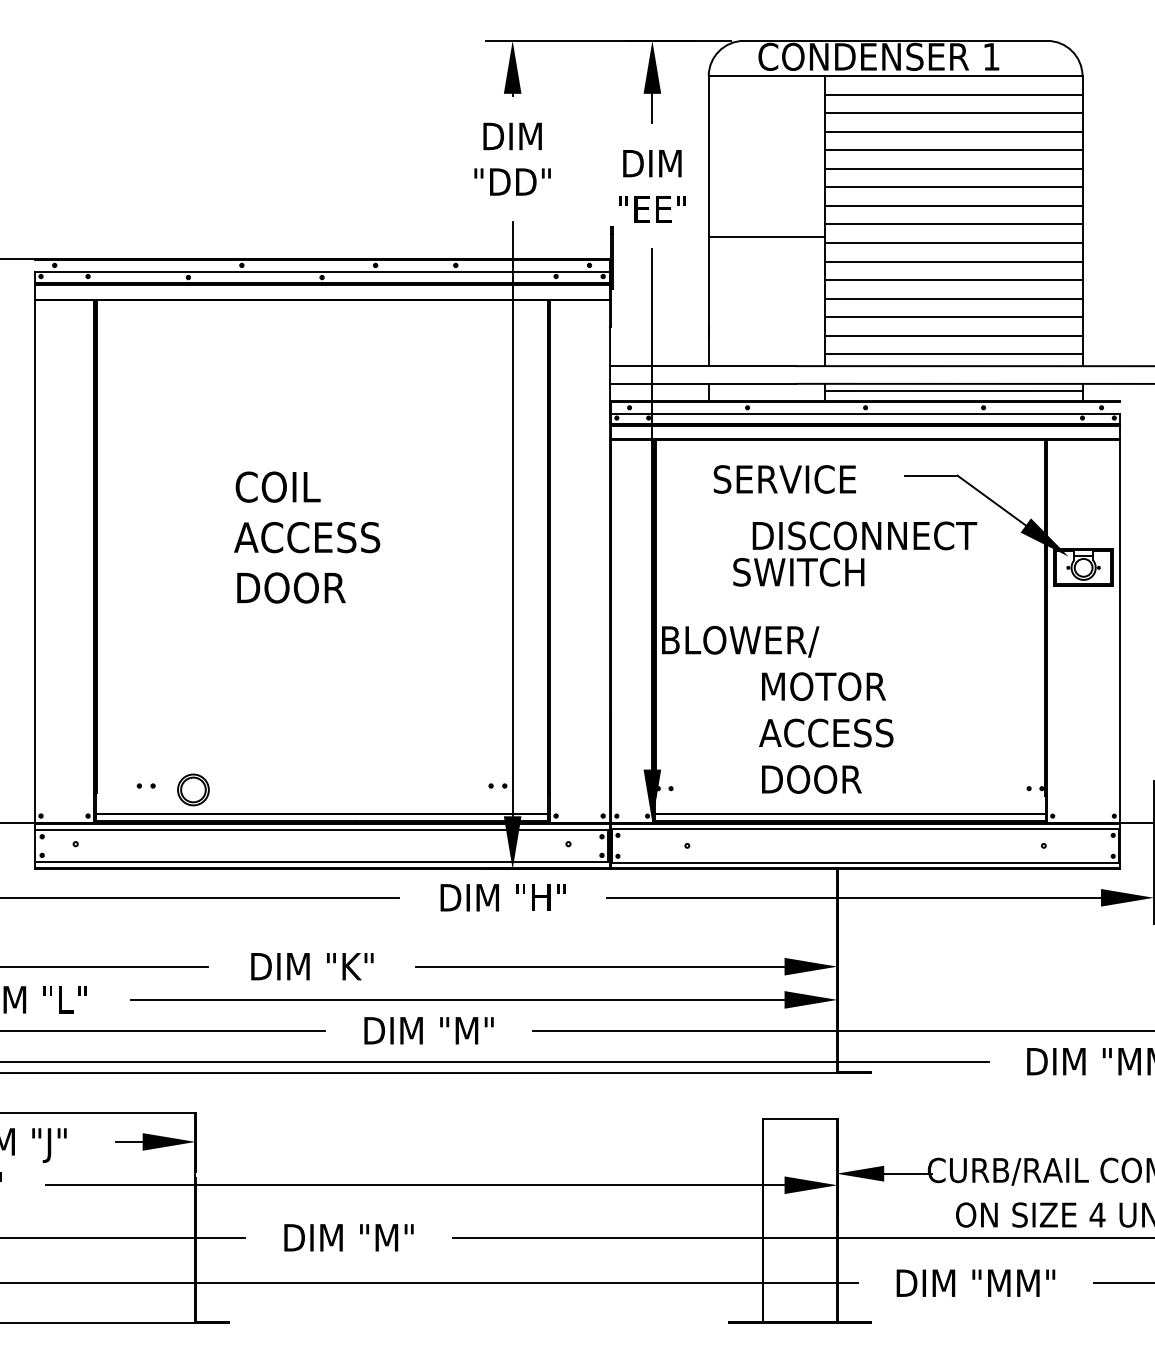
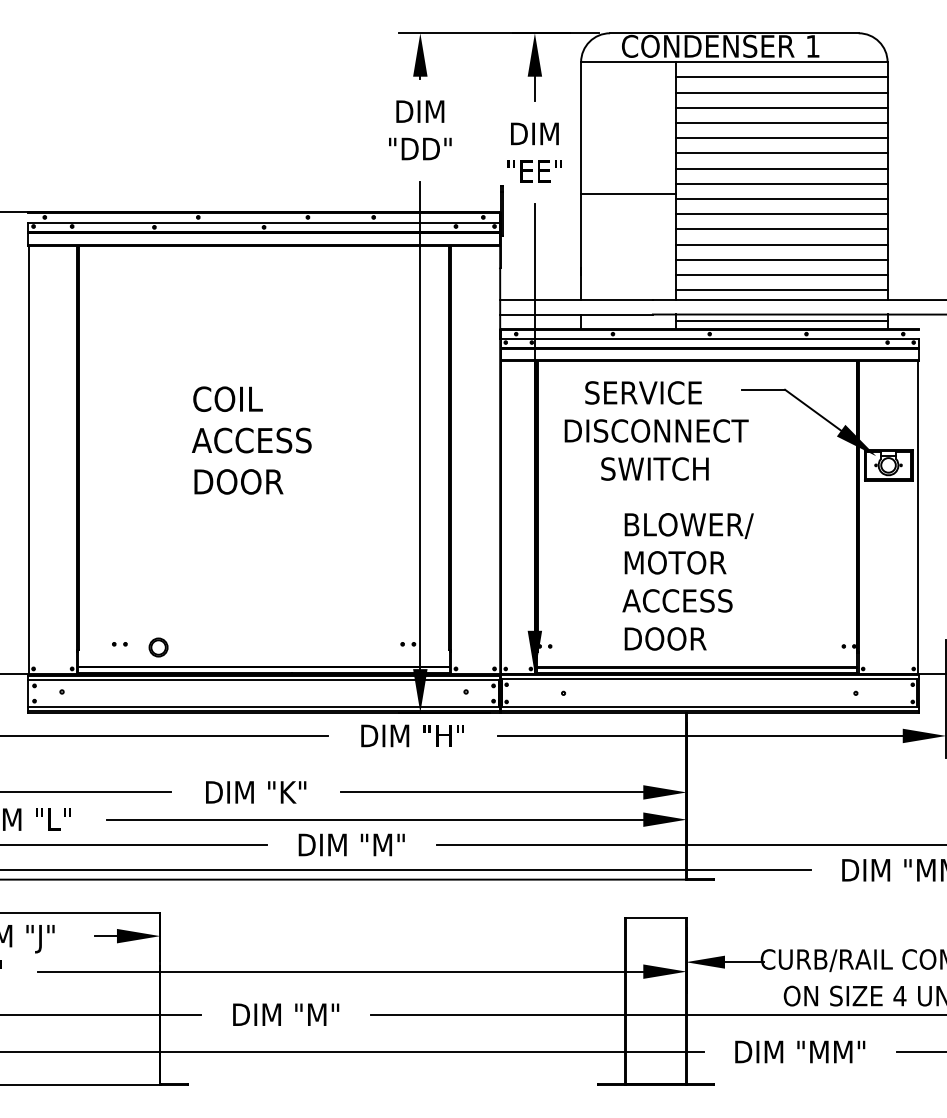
text: (864, 535) -> (656, 430), moved
text: (740, 641) -> (689, 525), moved
part: (193, 789) -> (158, 647), size x0.71

